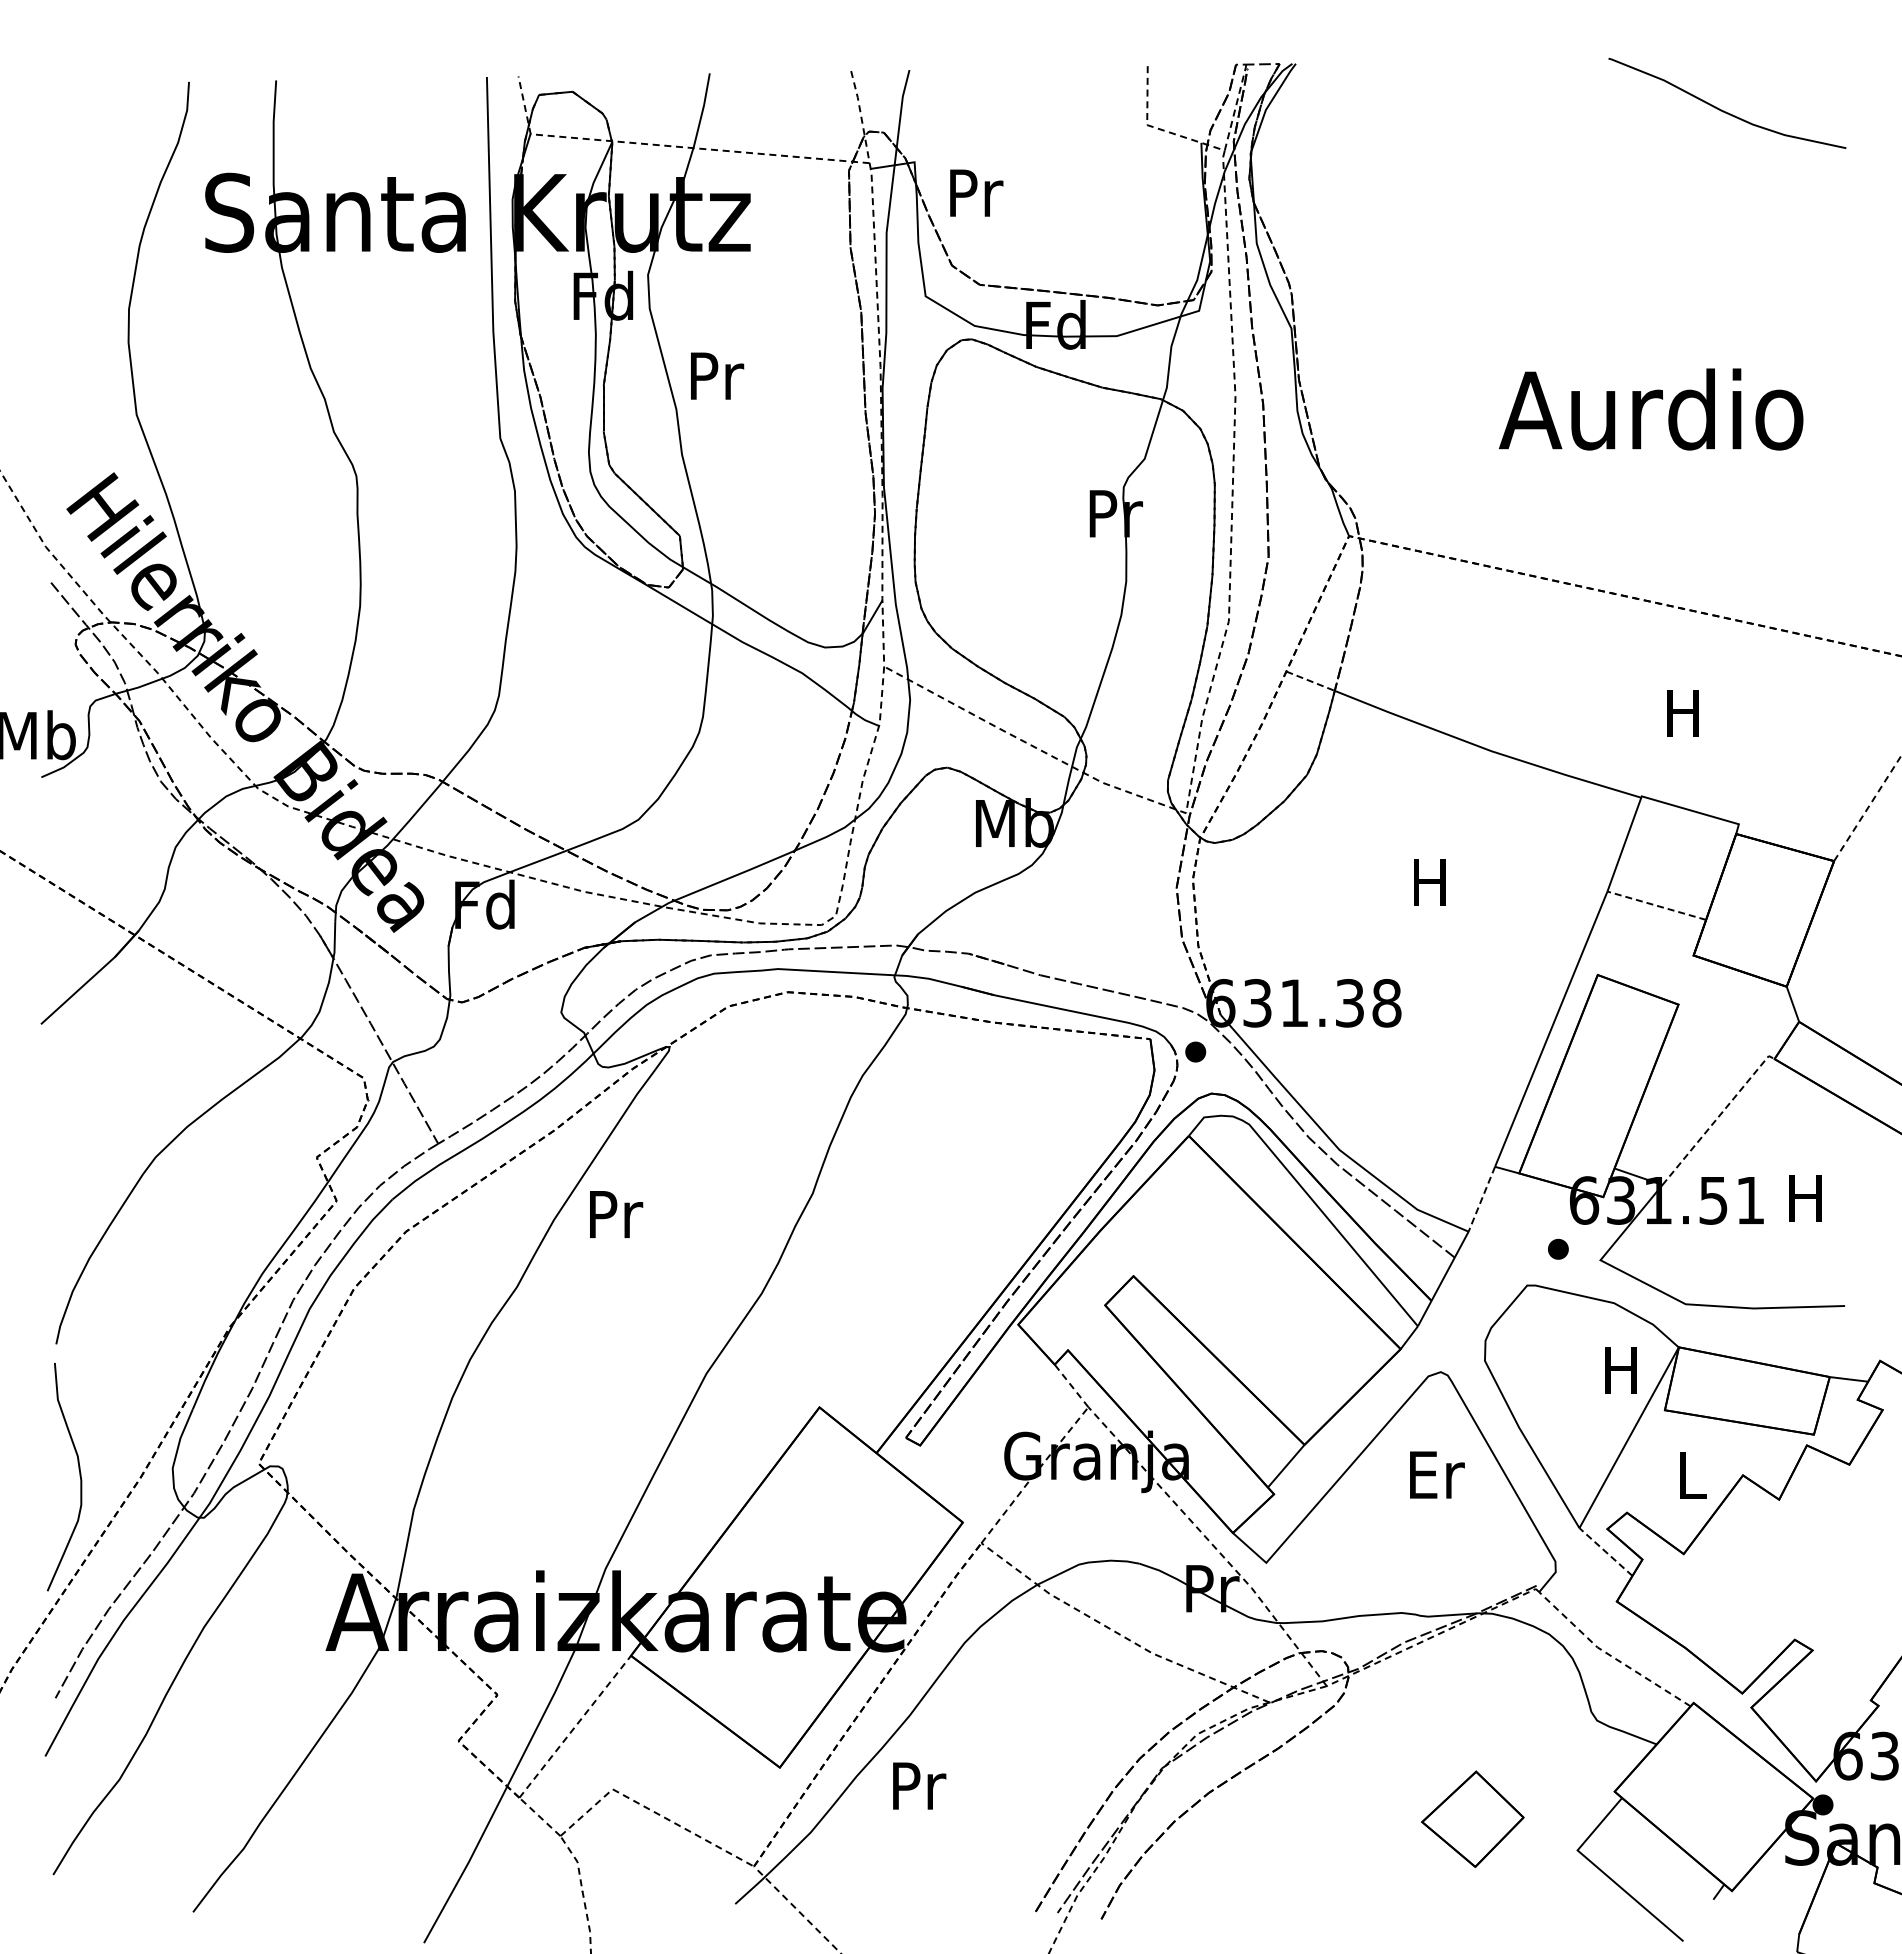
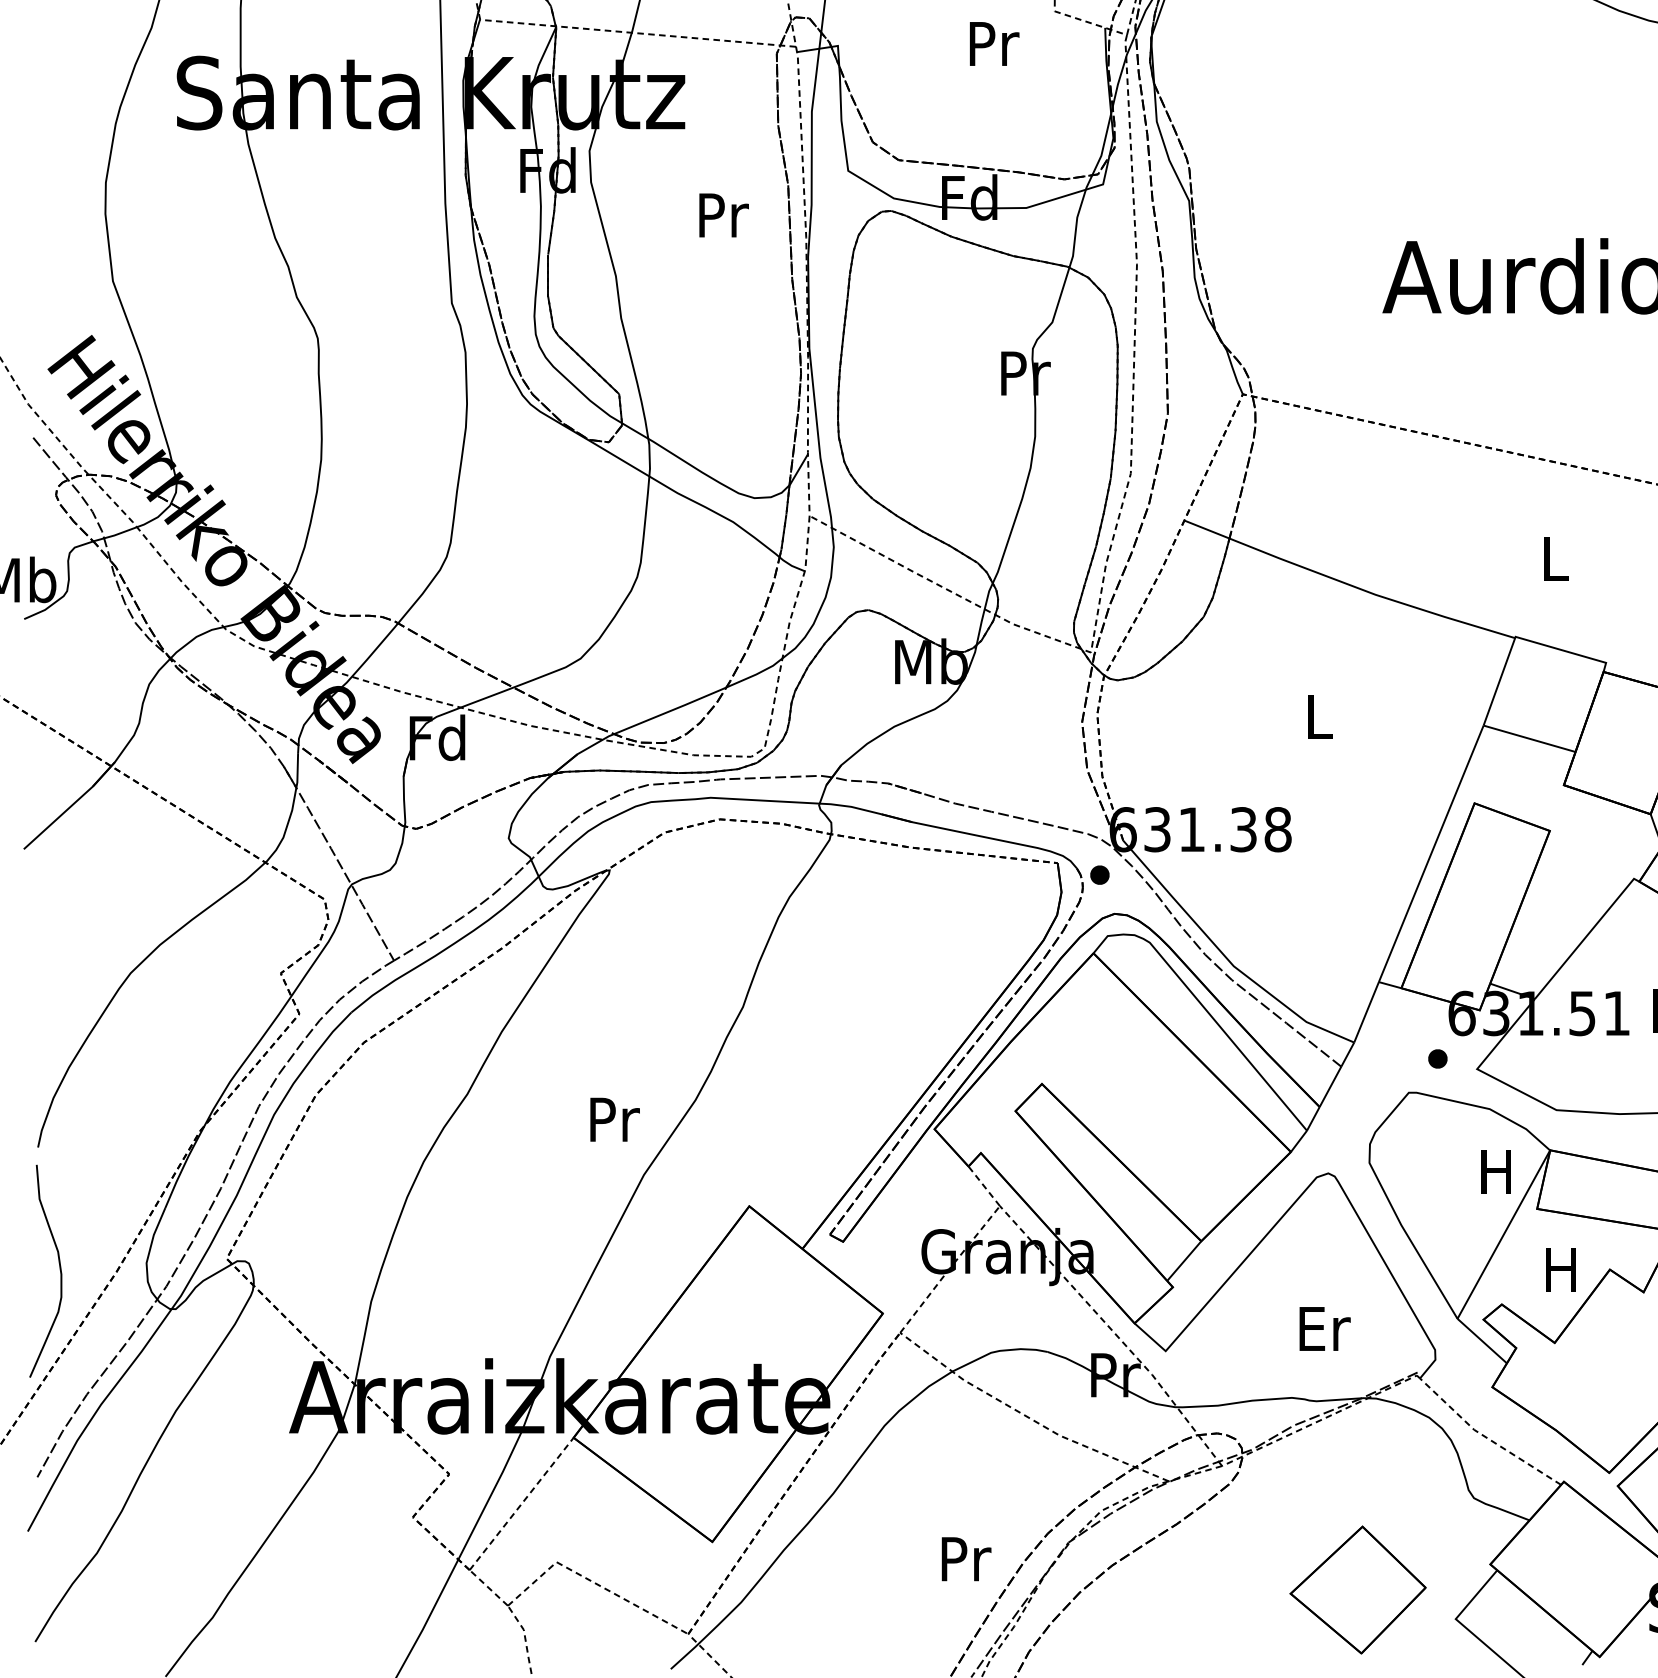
text: (976, 192) -> (994, 43), moved
text: (717, 375) -> (724, 214), moved
line: (1311, 681) -> (1207, 529), dashed -> solid
text: (1682, 713) -> (1553, 559), H -> L
text: (1429, 882) -> (1317, 717), H -> L
line: (1656, 905) -> (1529, 738), dashed -> solid
line: (1718, 1117) -> (1587, 936), dashed -> solid
line: (1481, 1199) -> (1366, 1012), dashed -> solid
text: (616, 1214) -> (615, 1119), moved
text: (1437, 1474) -> (1325, 1328), moved
text: (1690, 1475) -> (1561, 1269), L -> H
line: (1605, 1552) -> (1481, 1341), dashed -> solid
text: (919, 1785) -> (966, 1558), moved
part: (1472, 1819) -> (1357, 1590), size x1.43

